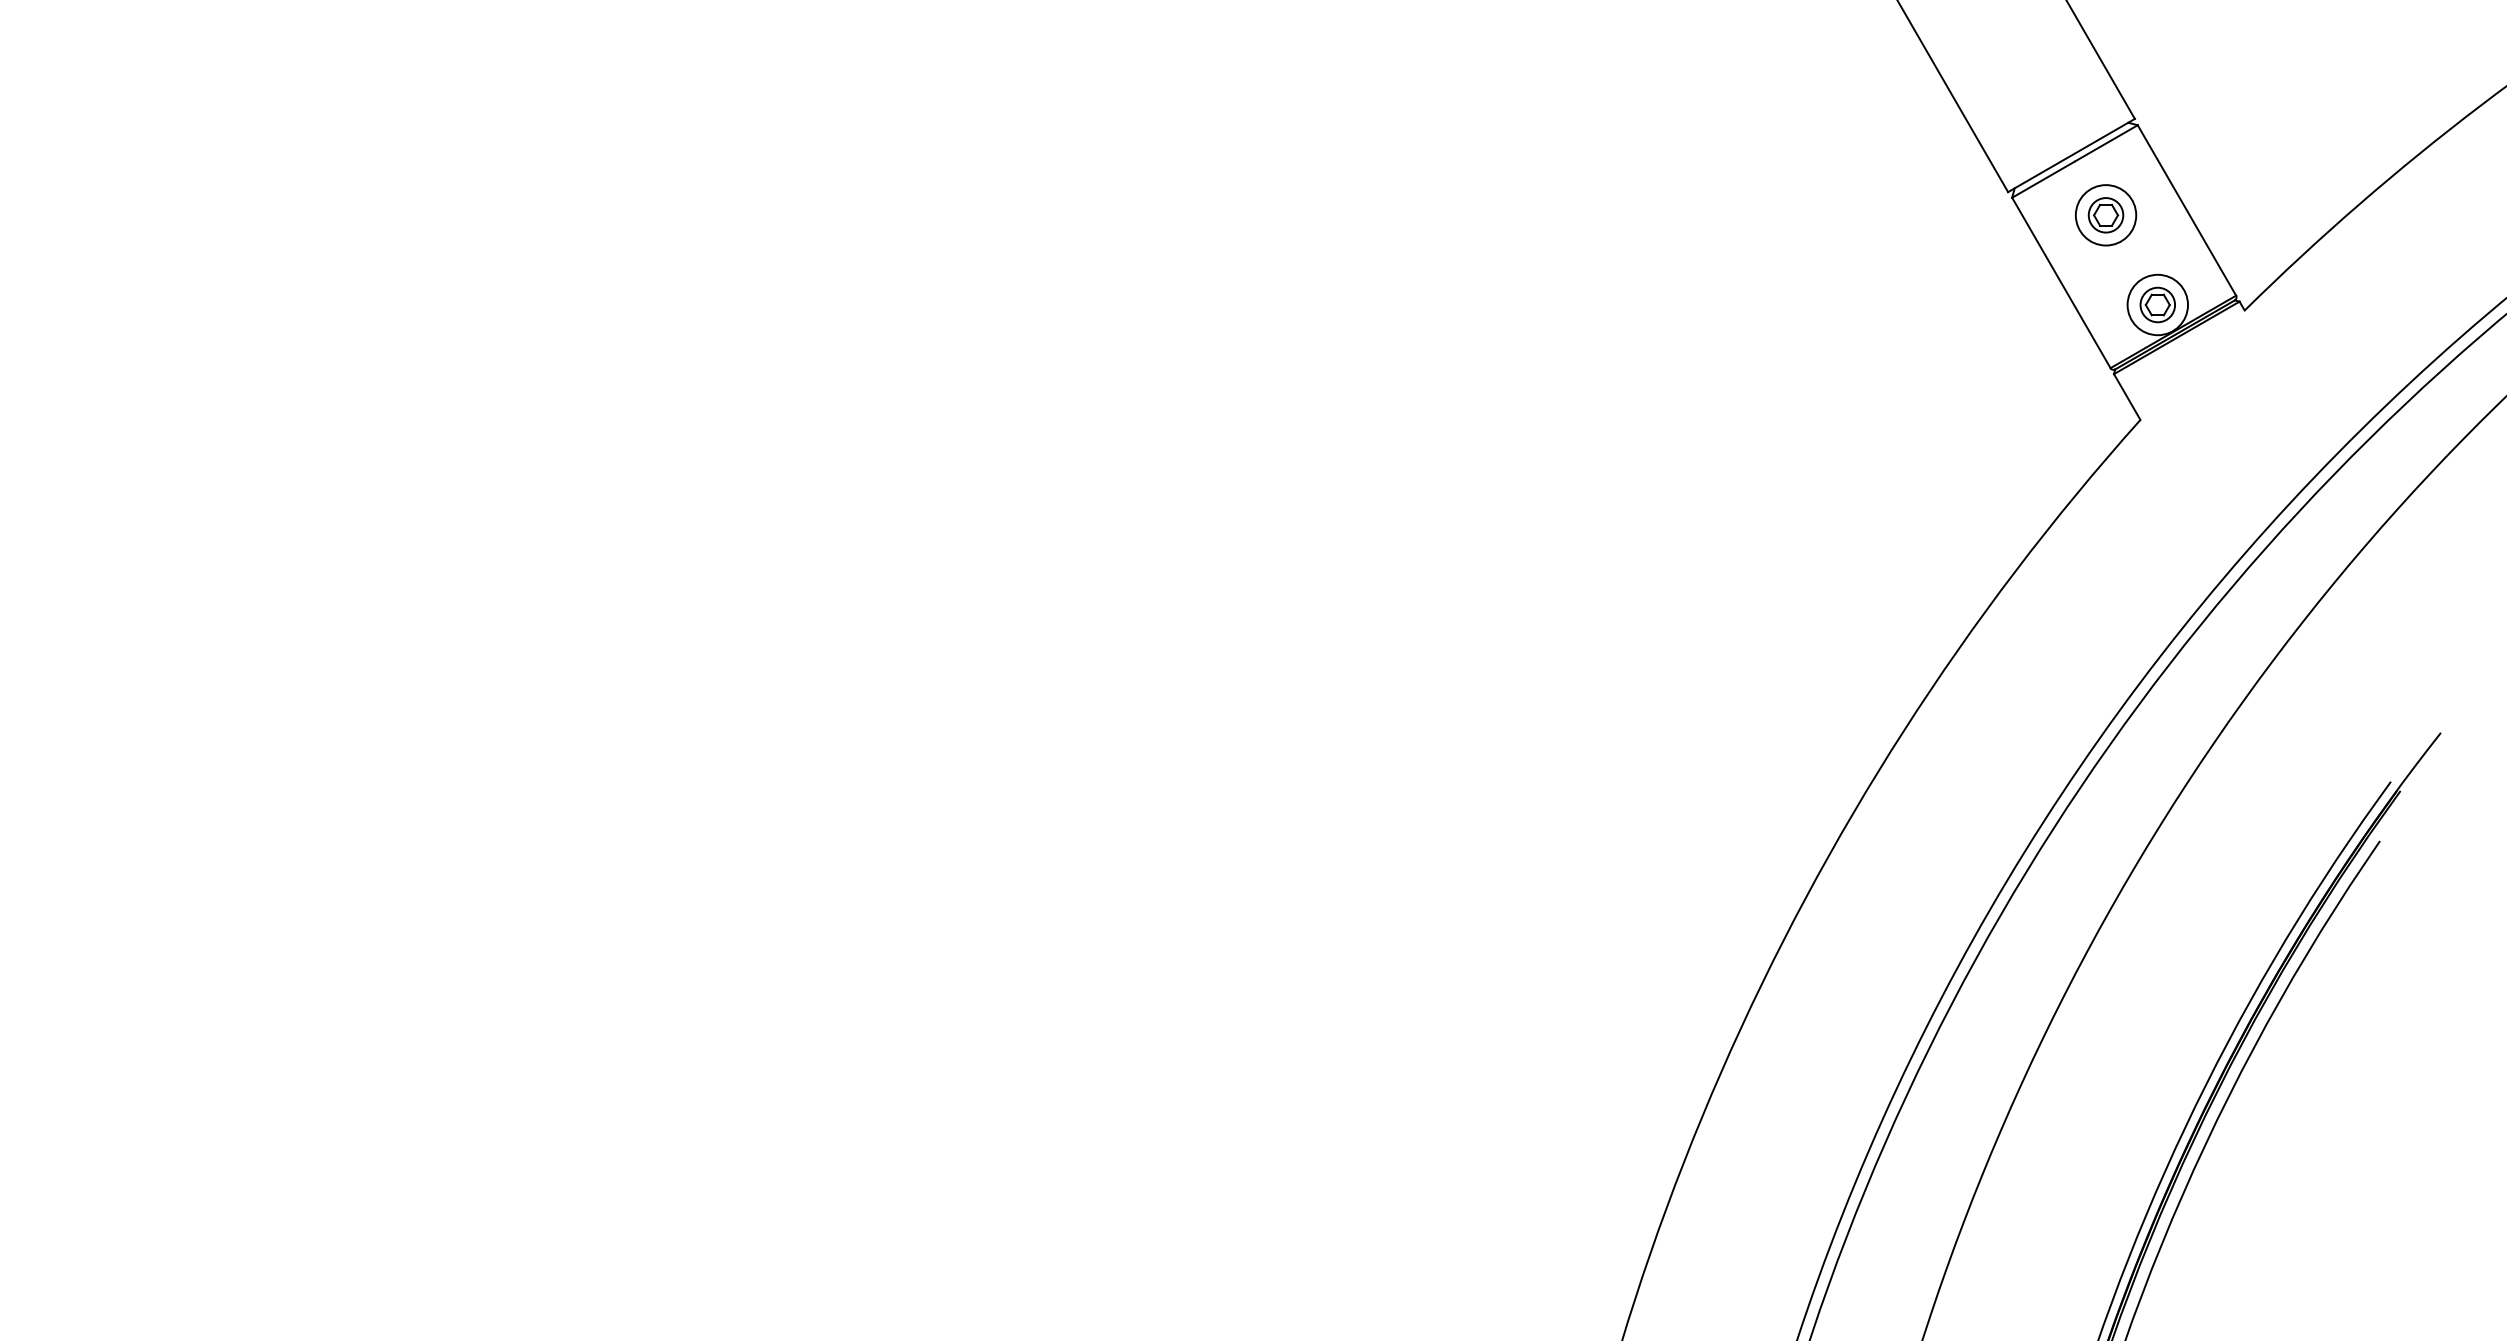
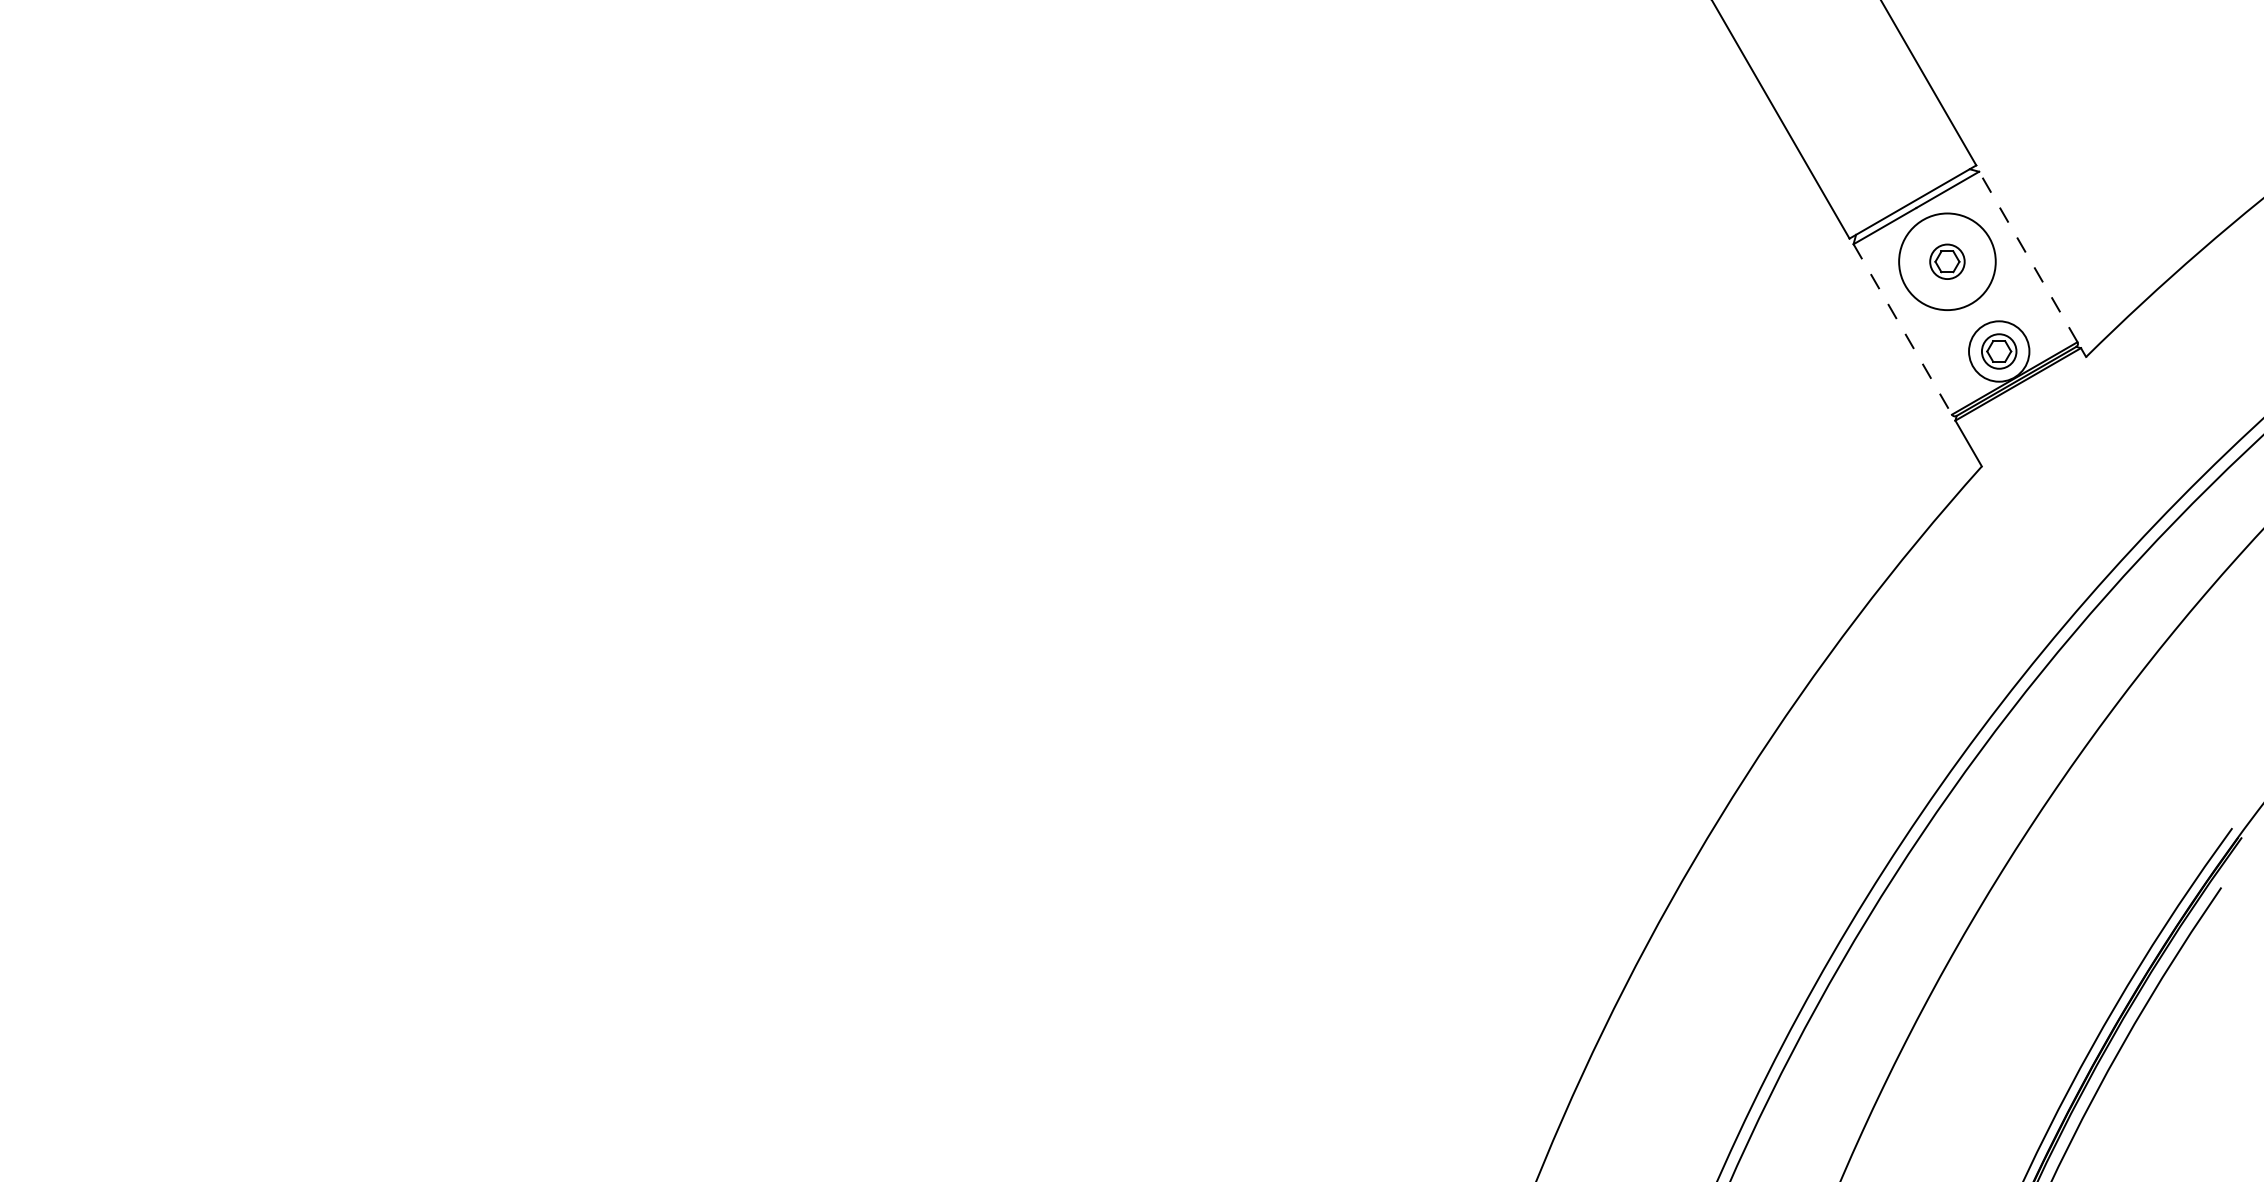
line: (2186, 210) -> (2027, 257), solid -> dashed
circle: (2105, 215) -> (1946, 262), size x1.6
line: (2061, 283) -> (1902, 330), solid -> dashed

